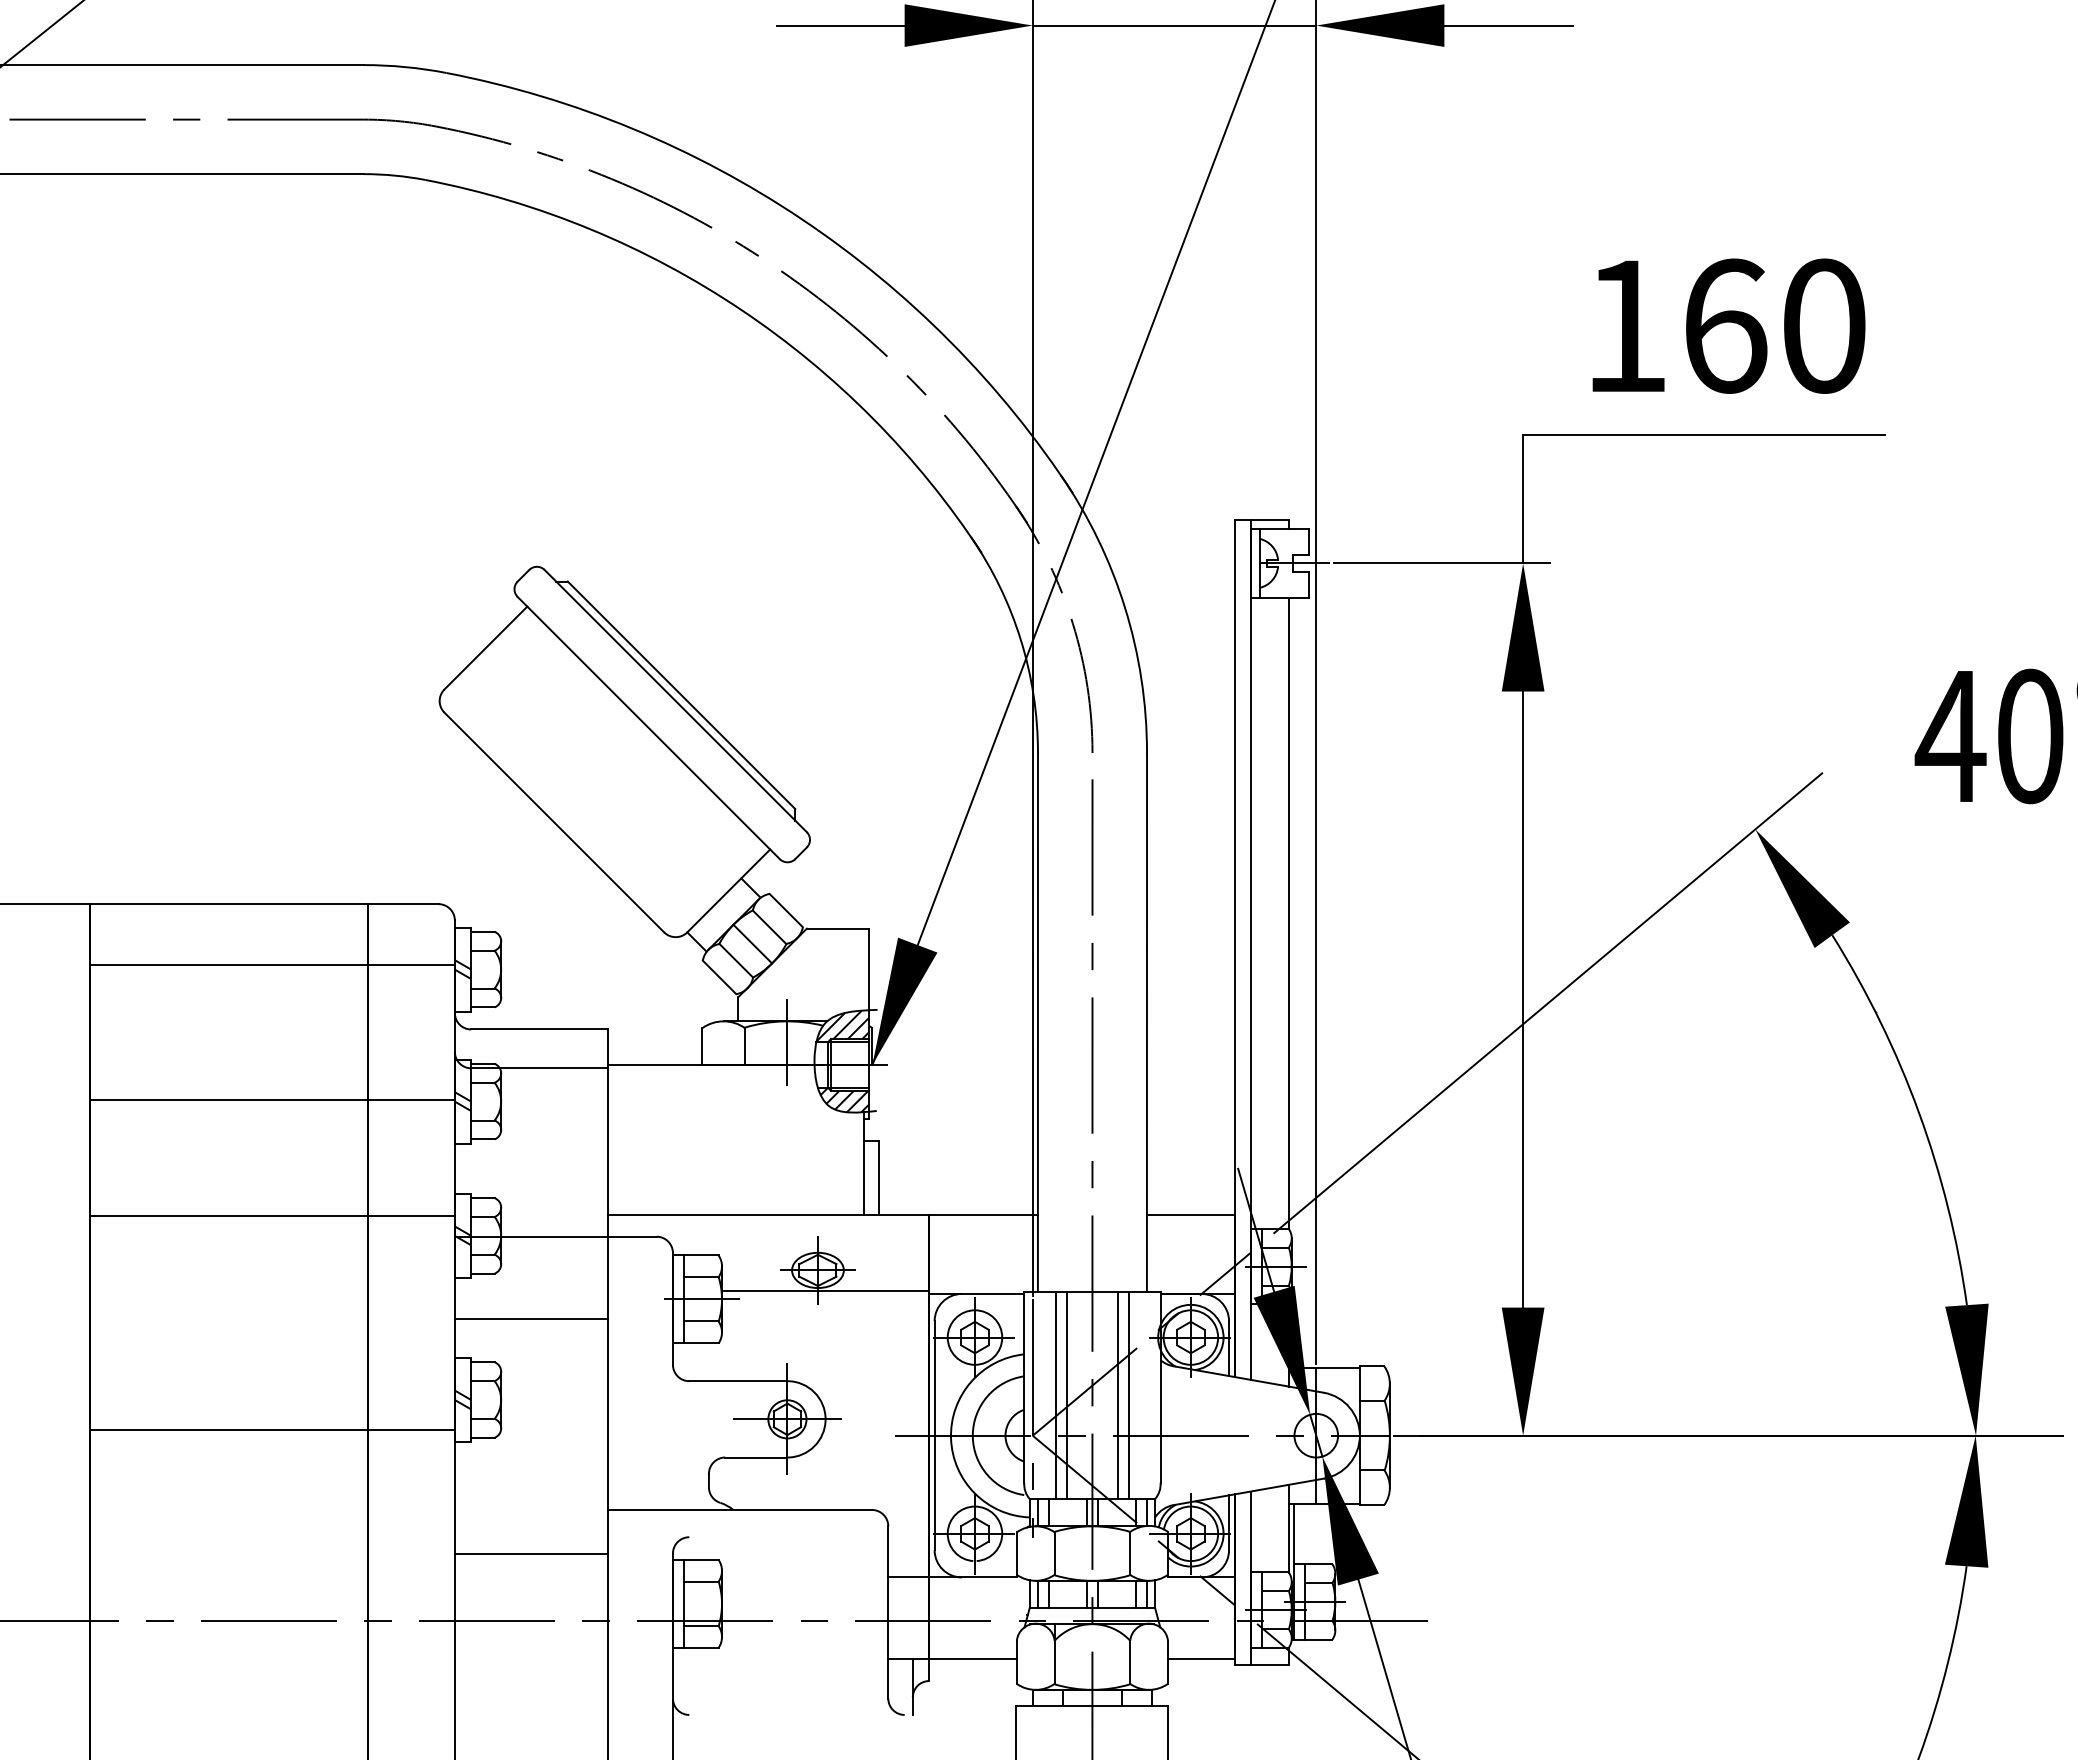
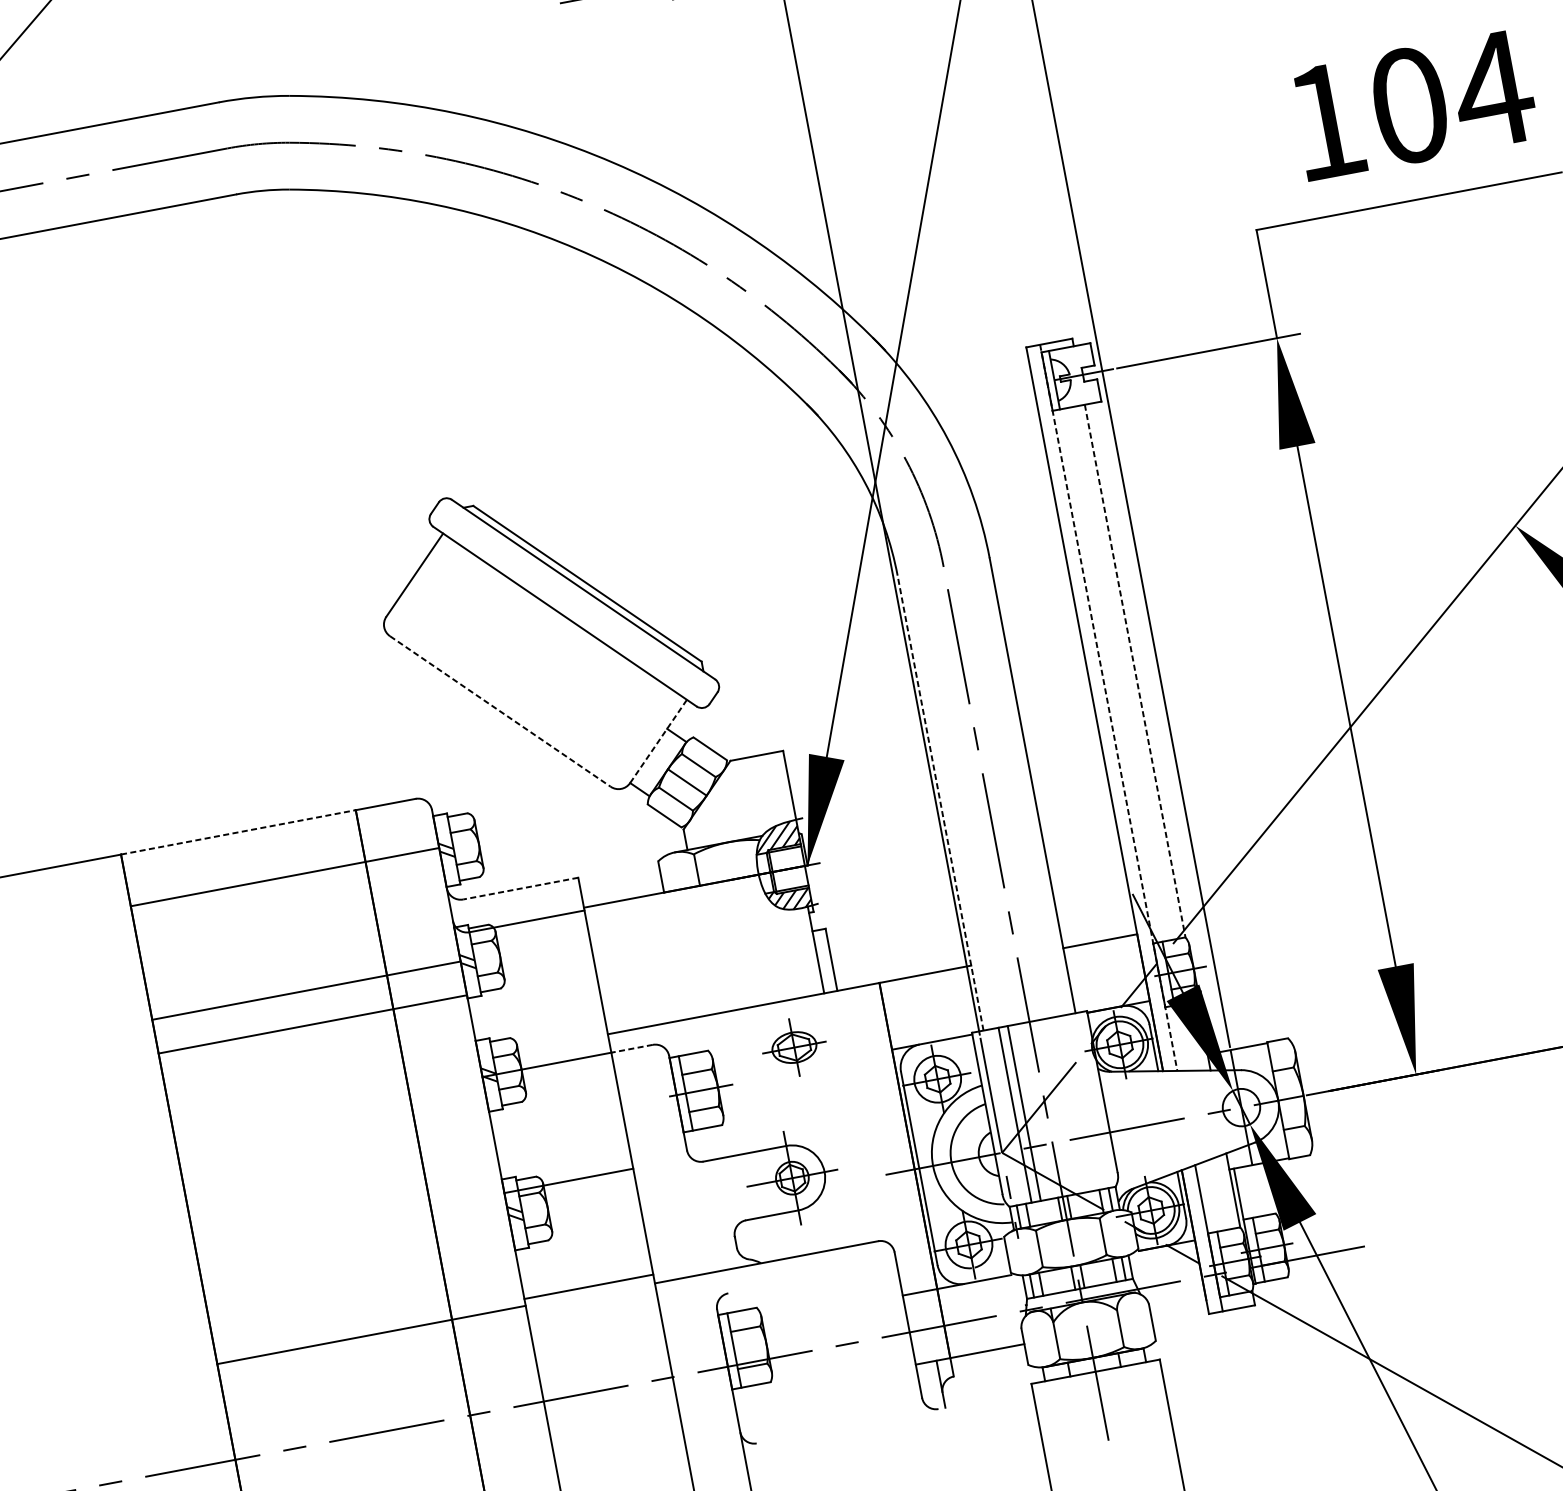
text: (1776, 325) -> (1452, 96), 160 -> 104
line: (554, 822) -> (500, 711), solid -> dashed
line: (728, 890) -> (658, 741), solid -> dashed
line: (229, 904) -> (239, 832), solid -> dashed
line: (1289, 913) -> (1135, 671), solid -> dashed
line: (1250, 950) -> (1108, 708), solid -> dashed
line: (1037, 1021) -> (940, 802), solid -> dashed
line: (538, 1029) -> (520, 888), solid -> dashed
line: (787, 1042) -> (732, 860), removed
line: (271, 1215) -> (312, 1024), moved
line: (632, 1236) -> (632, 1048), solid -> dashed
line: (825, 1290) -> (803, 1063), removed
line: (530, 1319) -> (568, 1181), moved
line: (1118, 1395) -> (1068, 1105), removed
line: (1129, 1395) -> (1077, 1103), removed
line: (271, 1429) -> (370, 1334), moved
line: (530, 1553) -> (588, 1286), moved
line: (1200, 1659) -> (1179, 1315), removed

